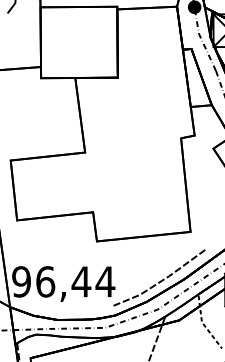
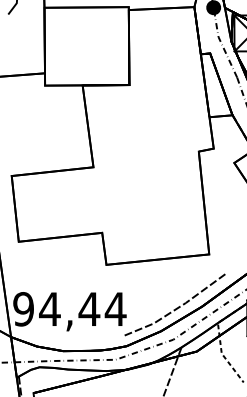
text: (45, 282) -> (49, 309), 96,44 -> 94,44

